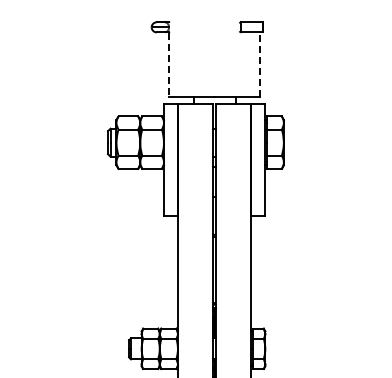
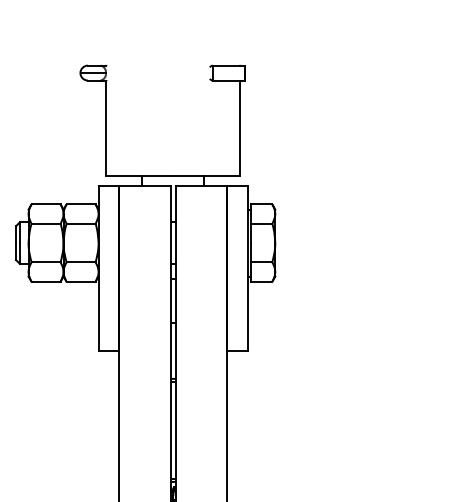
line: (260, 64) -> (240, 127), dashed -> solid
line: (169, 65) -> (106, 129), dashed -> solid

